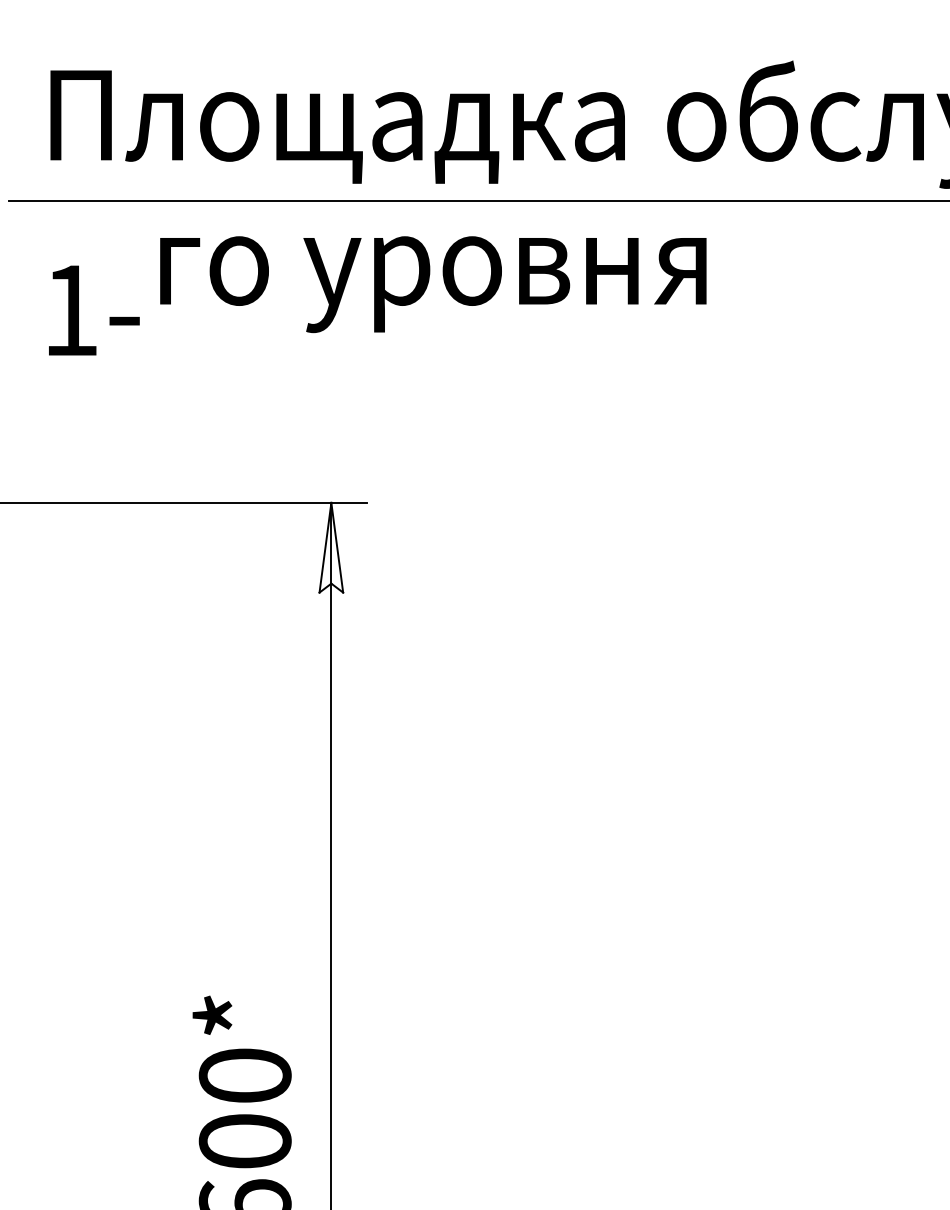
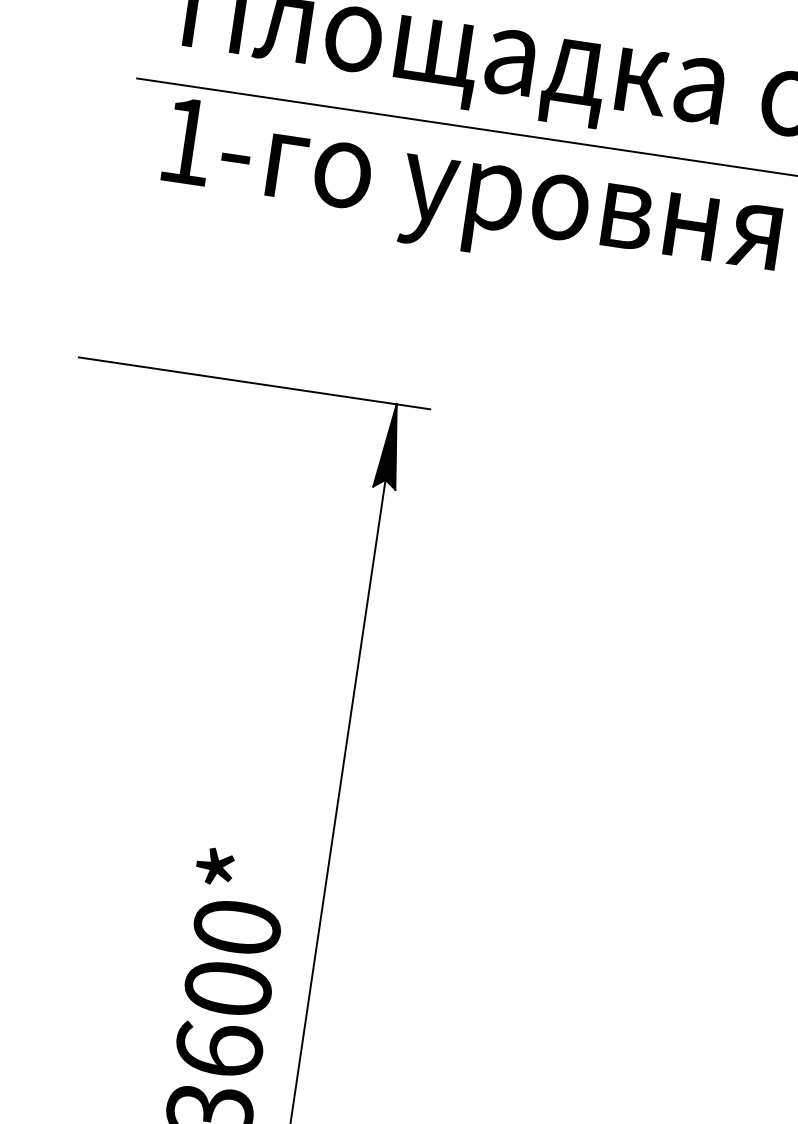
text: (94, 310) -> (209, 144), moved
fill: (331, 547) -> (390, 446), added

